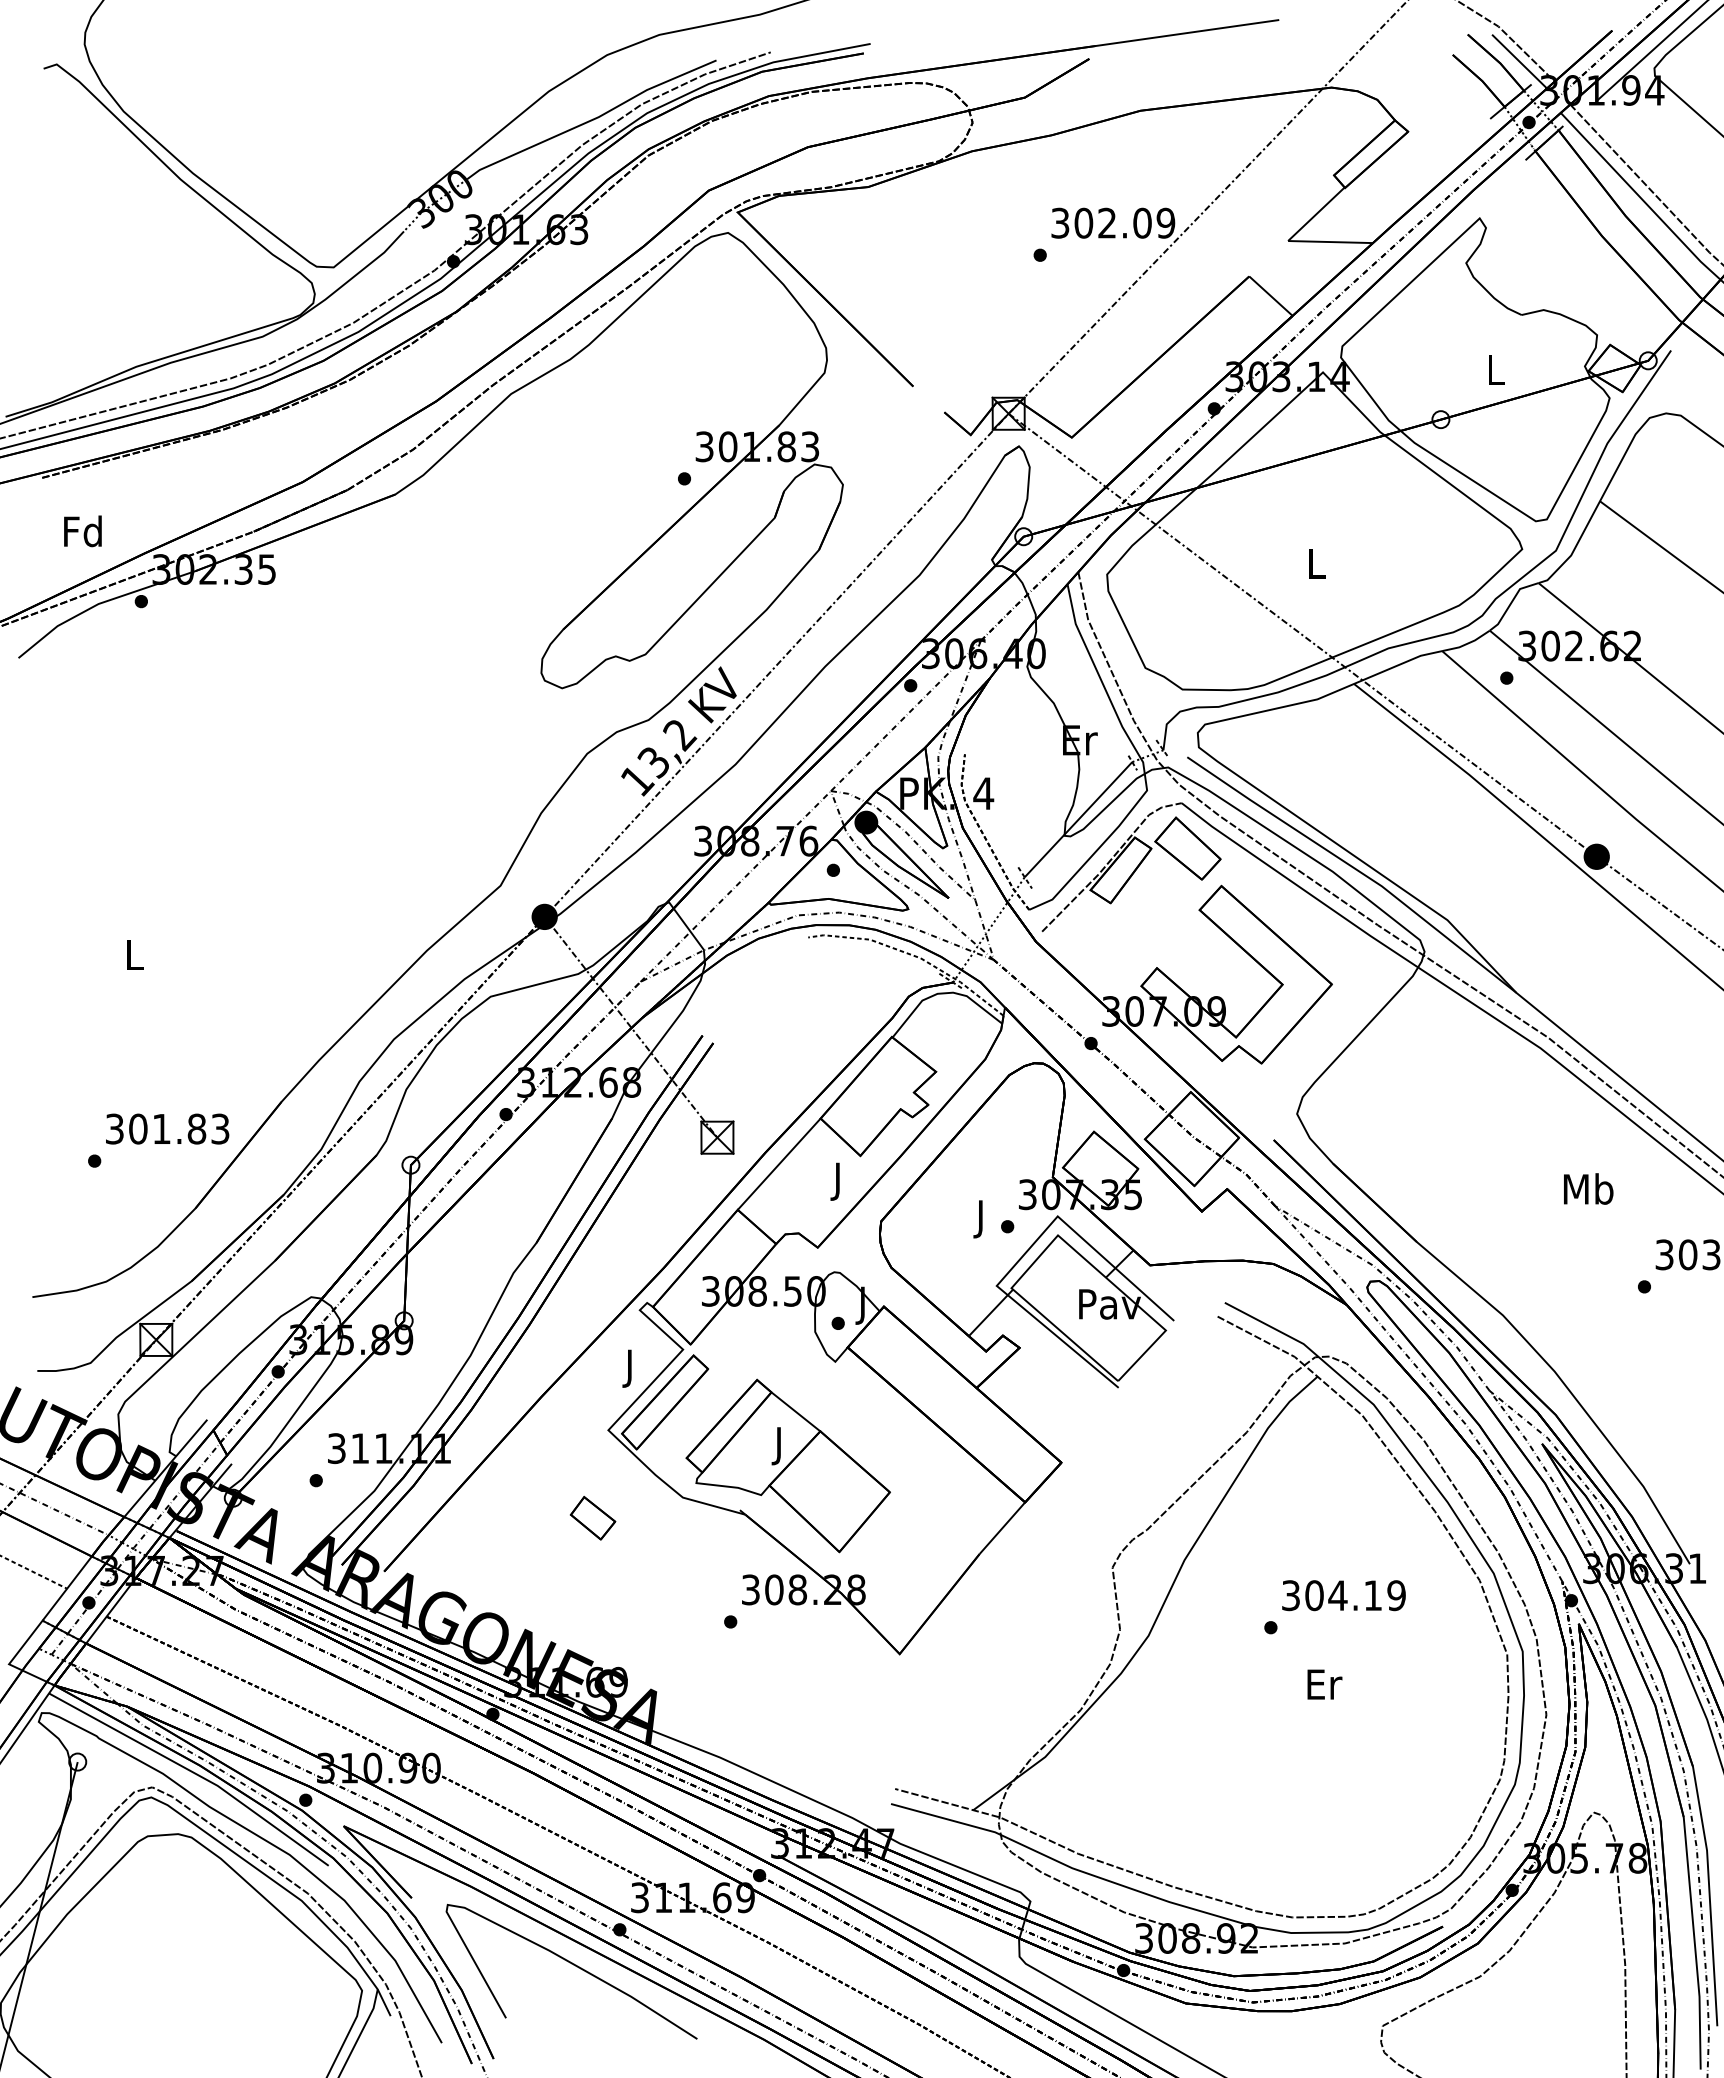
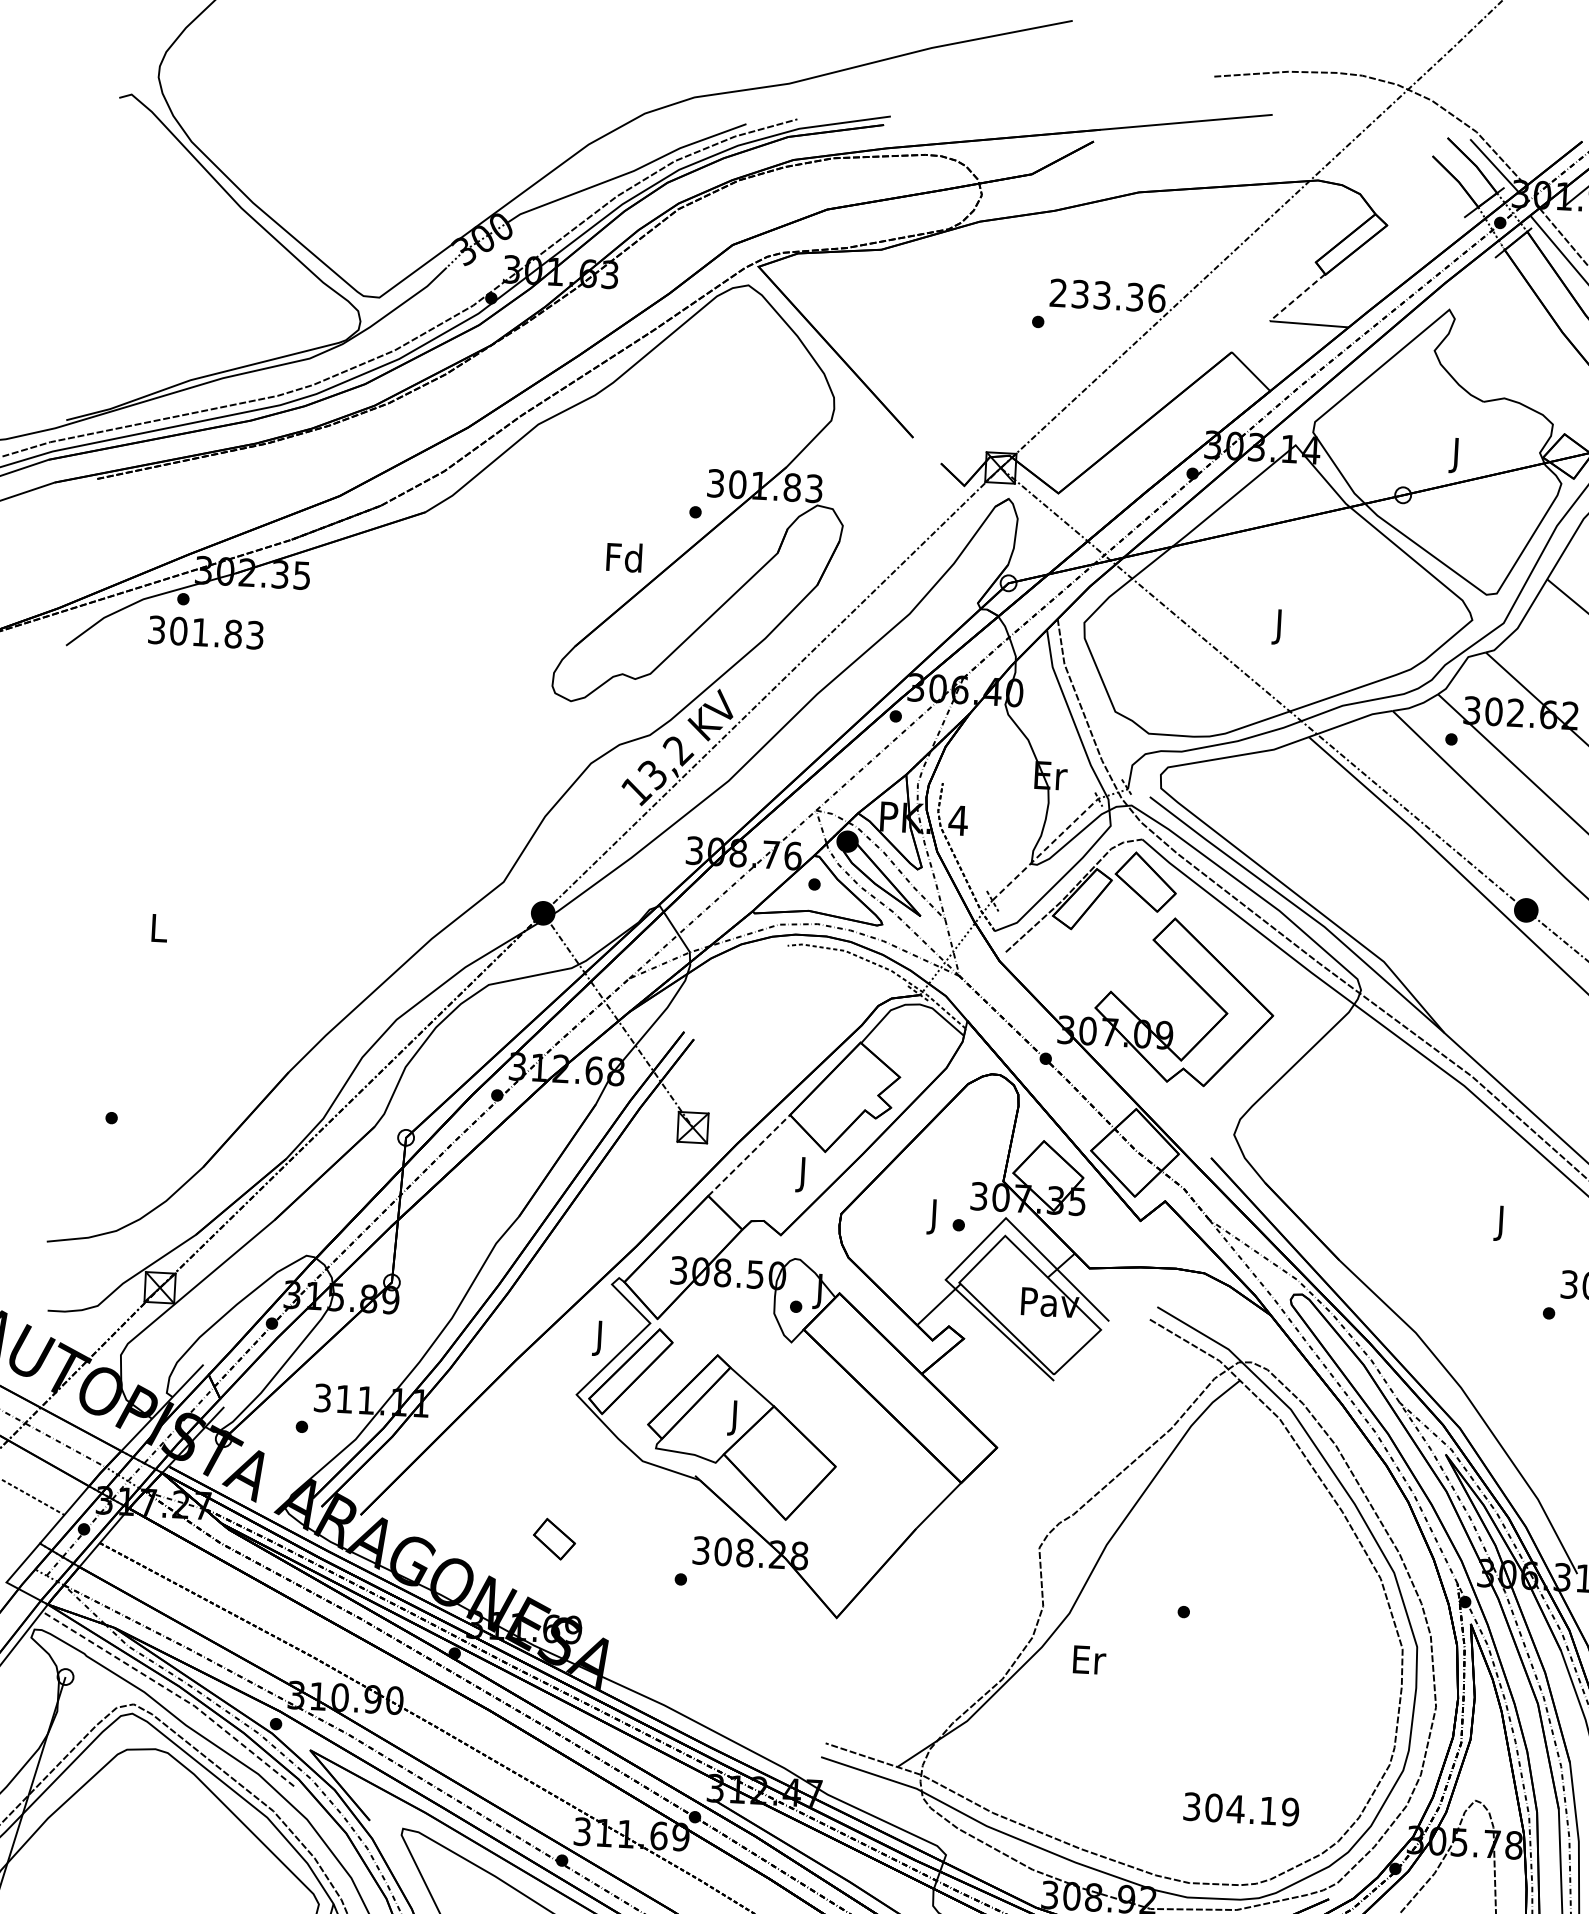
line: (1316, 214) -> (1297, 297), solid -> dashed
text: (1113, 222) -> (1108, 295), 302.09 -> 233.36
text: (1496, 374) -> (1457, 456), L -> J
text: (82, 531) -> (623, 557), moved
text: (1316, 567) -> (1279, 626), L -> J
line: (1078, 819) -> (1045, 849), solid -> dashed
text: (167, 1128) -> (206, 632), moved
line: (779, 1164) -> (749, 1155), solid -> dashed
text: (1588, 1192) -> (1501, 1222), Mb -> J
part: (593, 1517) -> (554, 1538), moved
text: (1343, 1595) -> (1240, 1809), moved
text: (1324, 1684) -> (1089, 1660), moved
line: (193, 1772) -> (172, 1692), solid -> dashed

